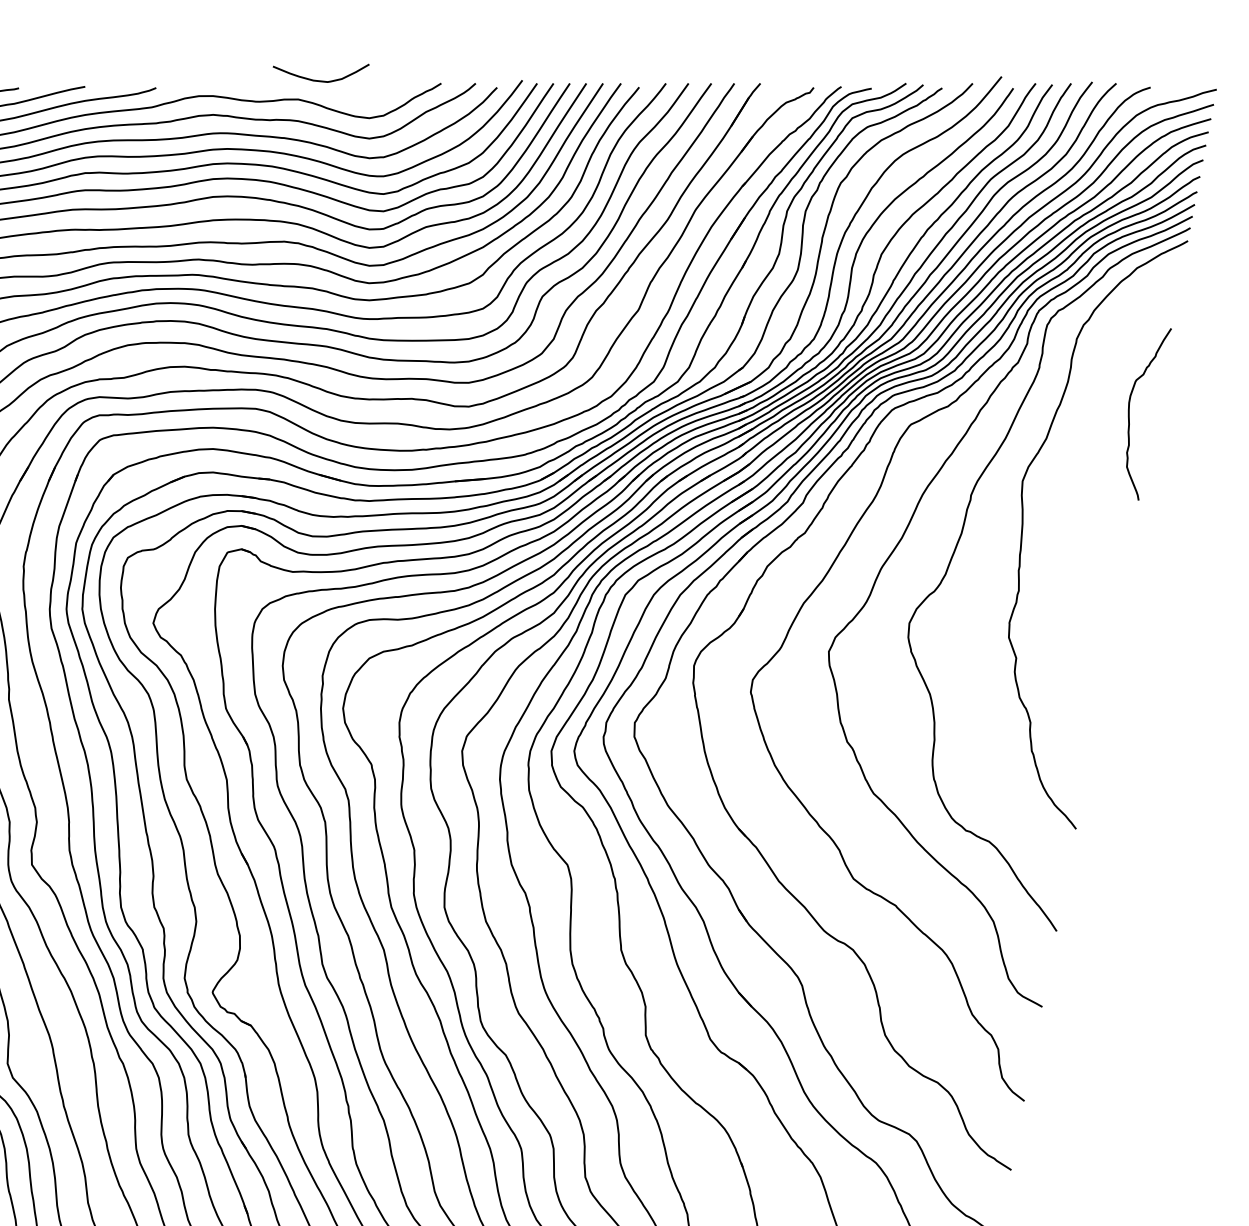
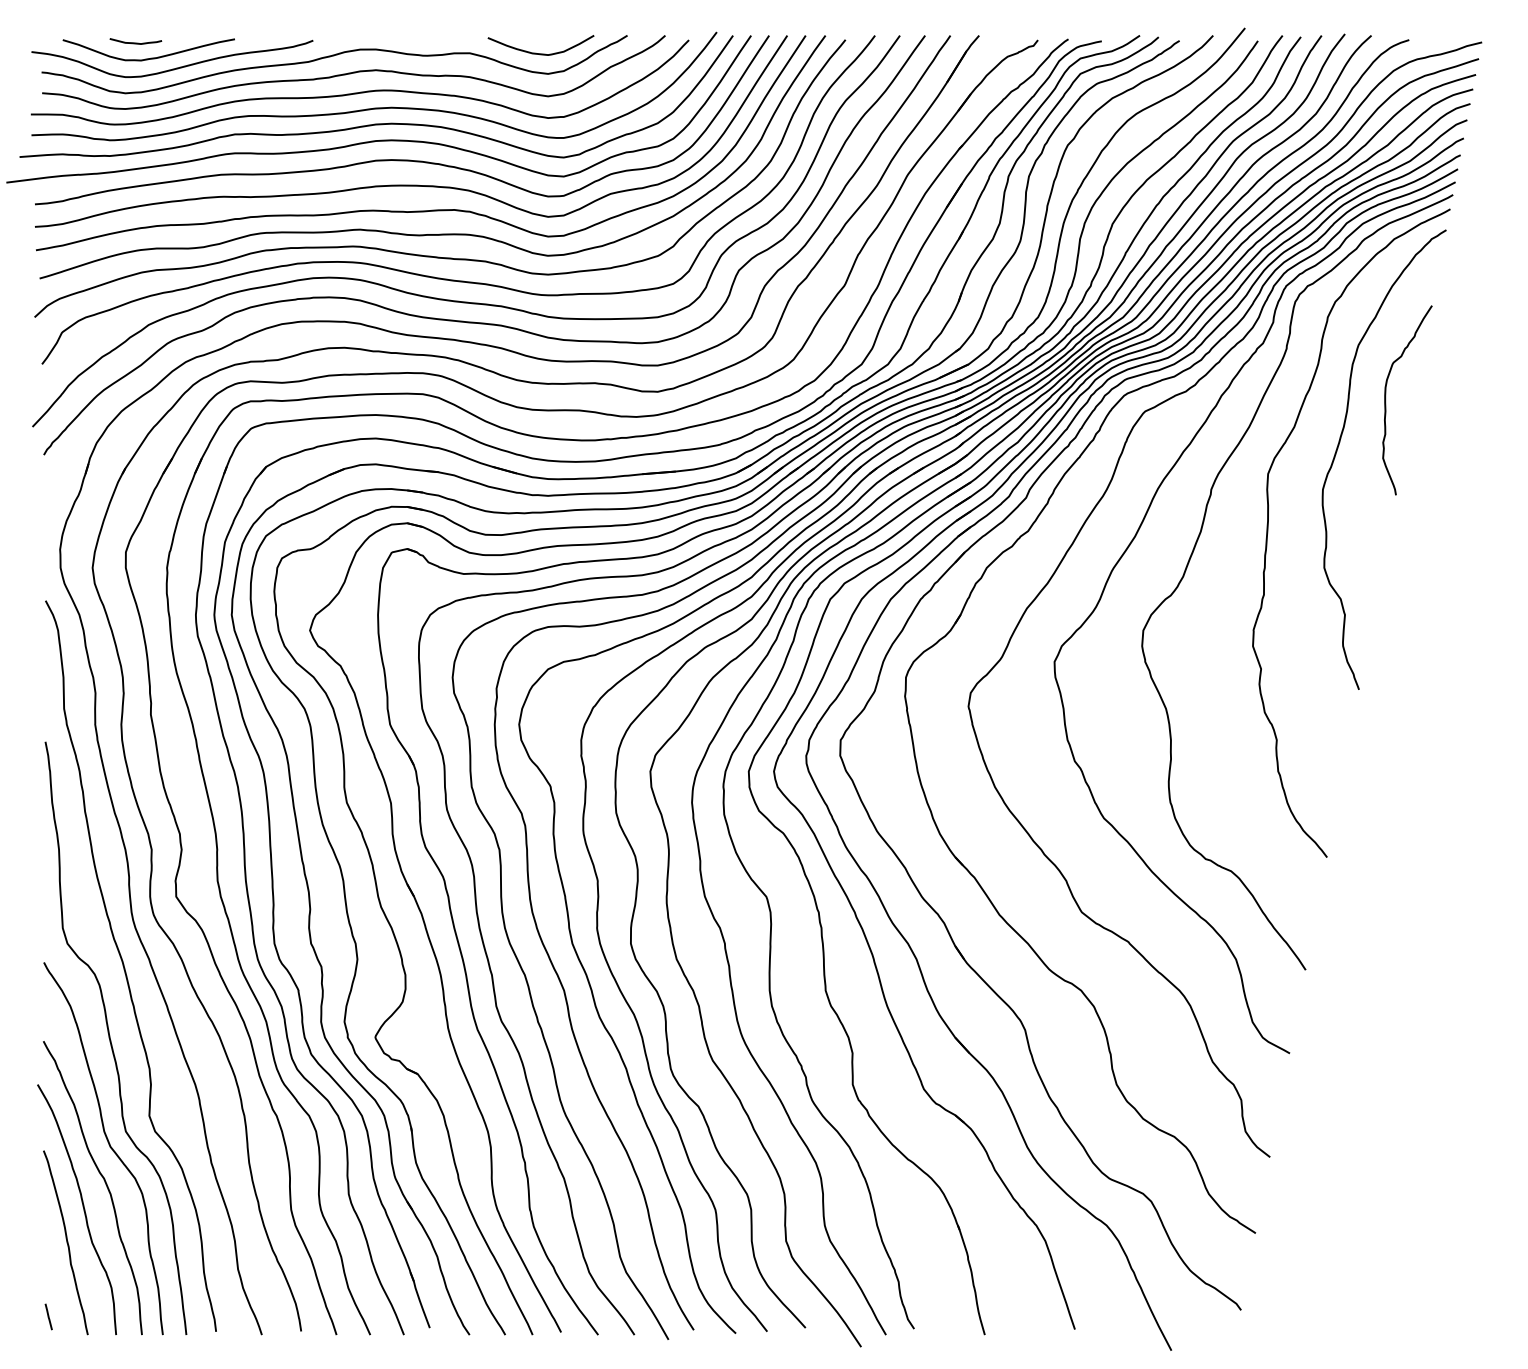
curve: (320, 80) -> (540, 53), moved
curve: (1087, 455) -> (1339, 445), added

